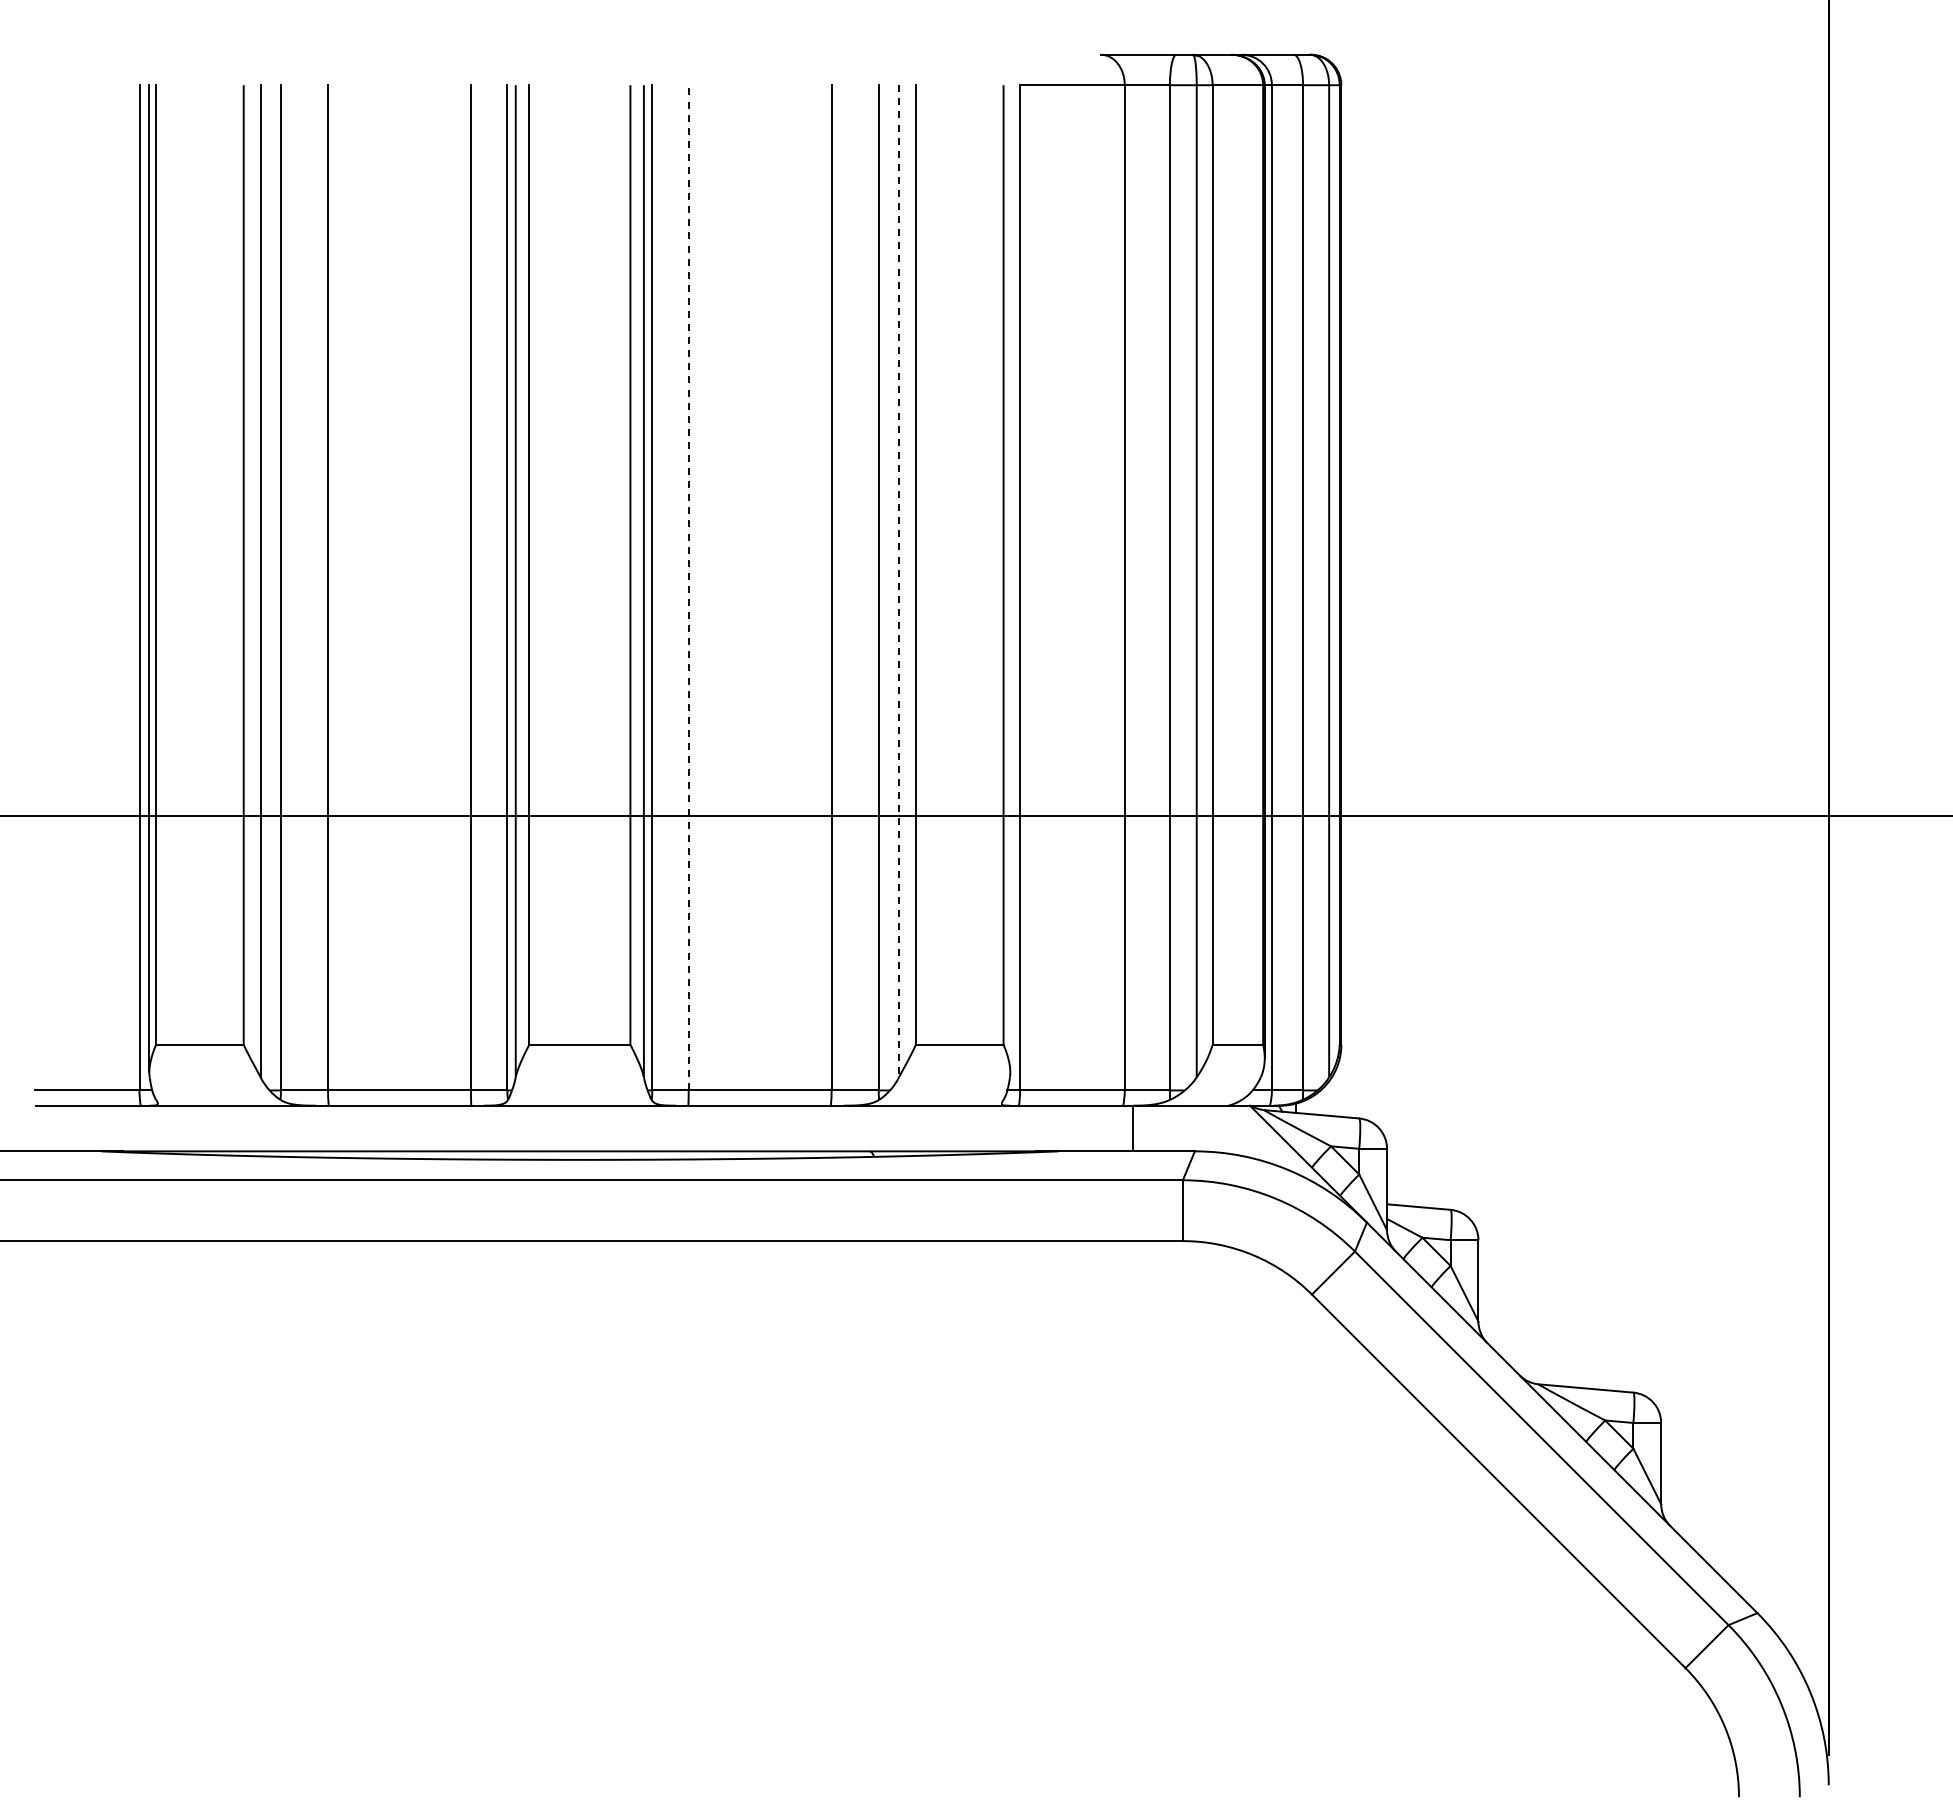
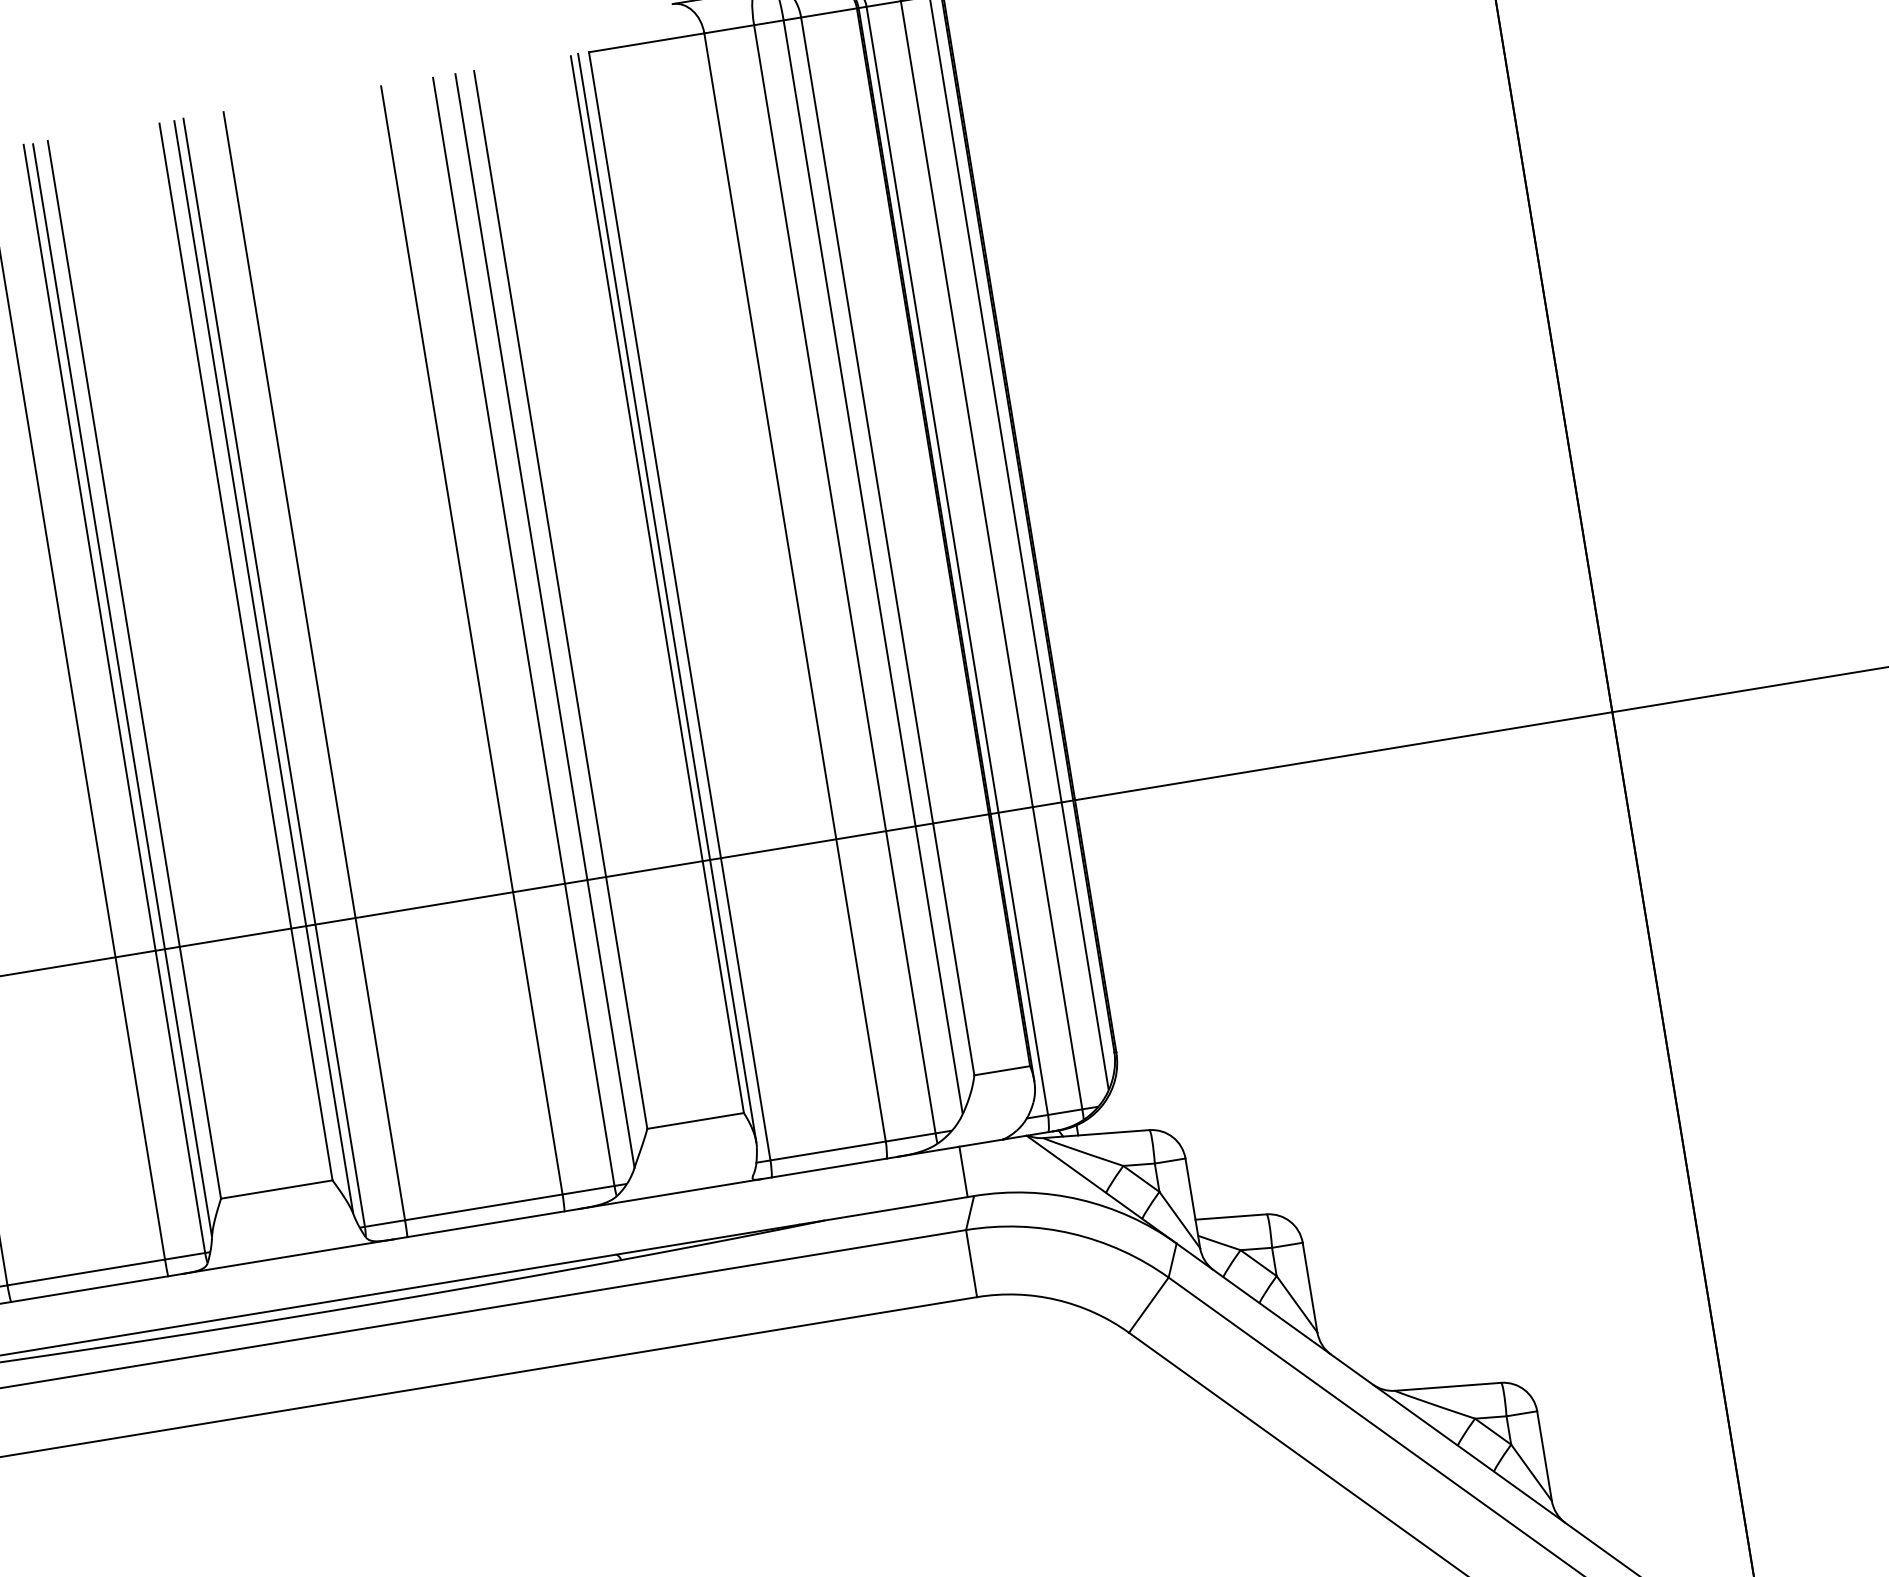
line: (1010, 578) -> (667, 597), added
line: (899, 581) -> (545, 621), dashed -> solid
line: (688, 587) -> (314, 665), dashed -> solid
line: (1133, 1128) -> (964, 1171), moved

